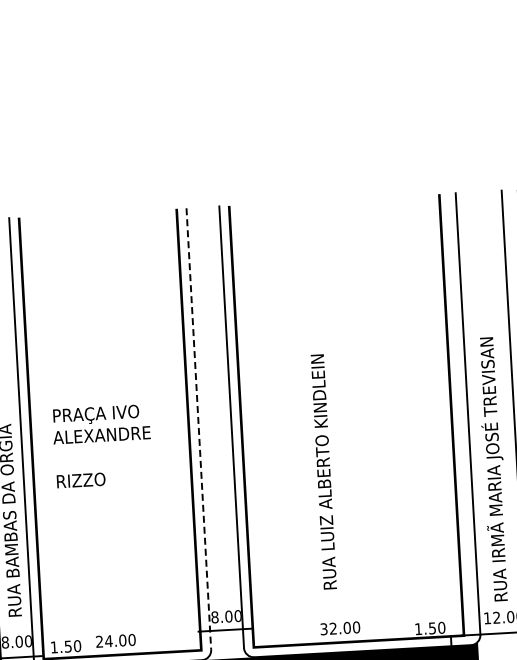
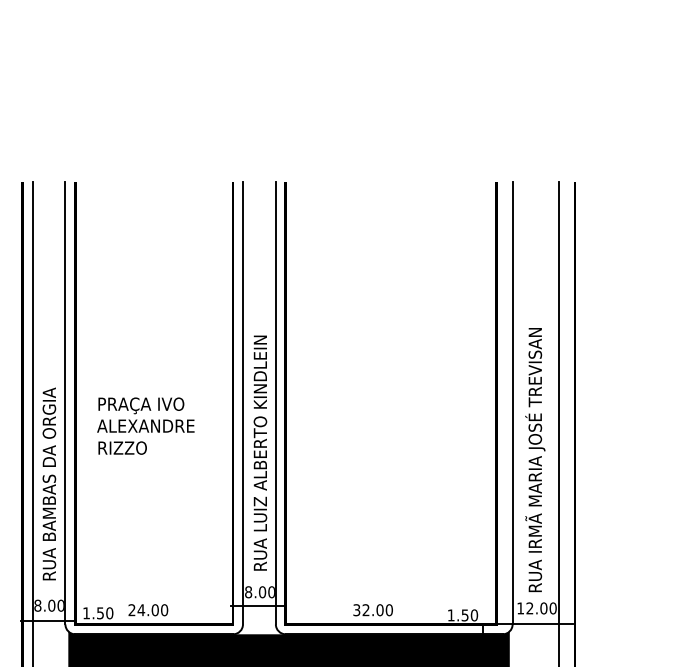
text: (100, 423) -> (145, 414), moved
line: (198, 429) -> (242, 403), dashed -> solid
text: (323, 471) -> (260, 452), moved

